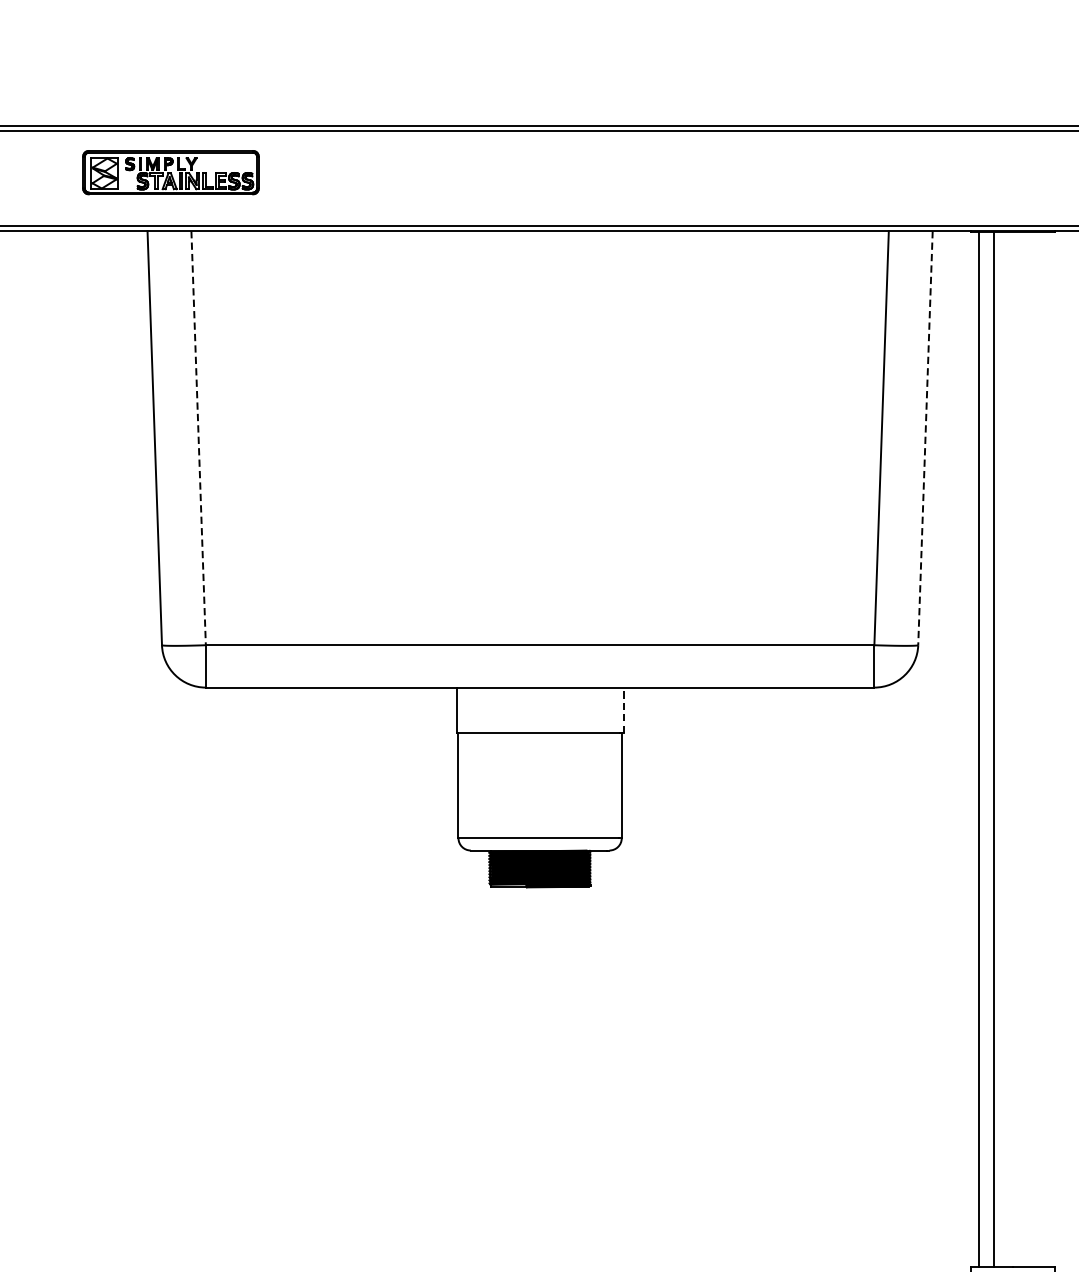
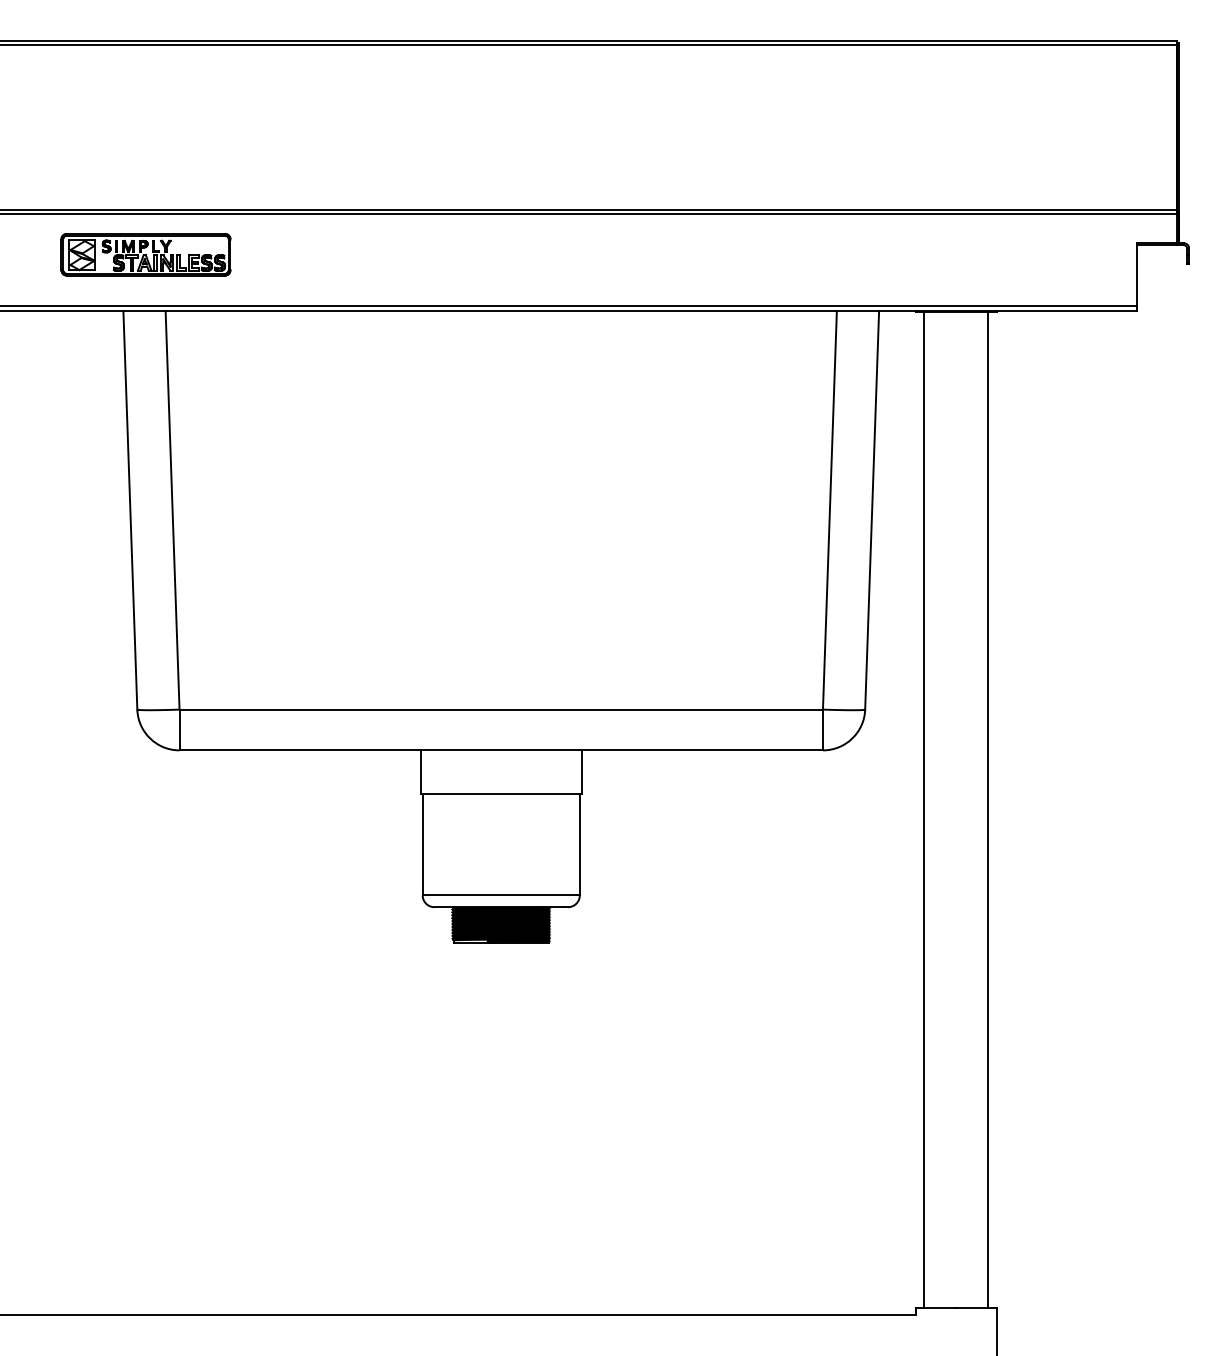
line: (198, 438) -> (172, 510), dashed -> solid
line: (925, 438) -> (872, 510), dashed -> solid
line: (623, 710) -> (581, 772), dashed -> solid
line: (994, 749) -> (988, 809), moved

